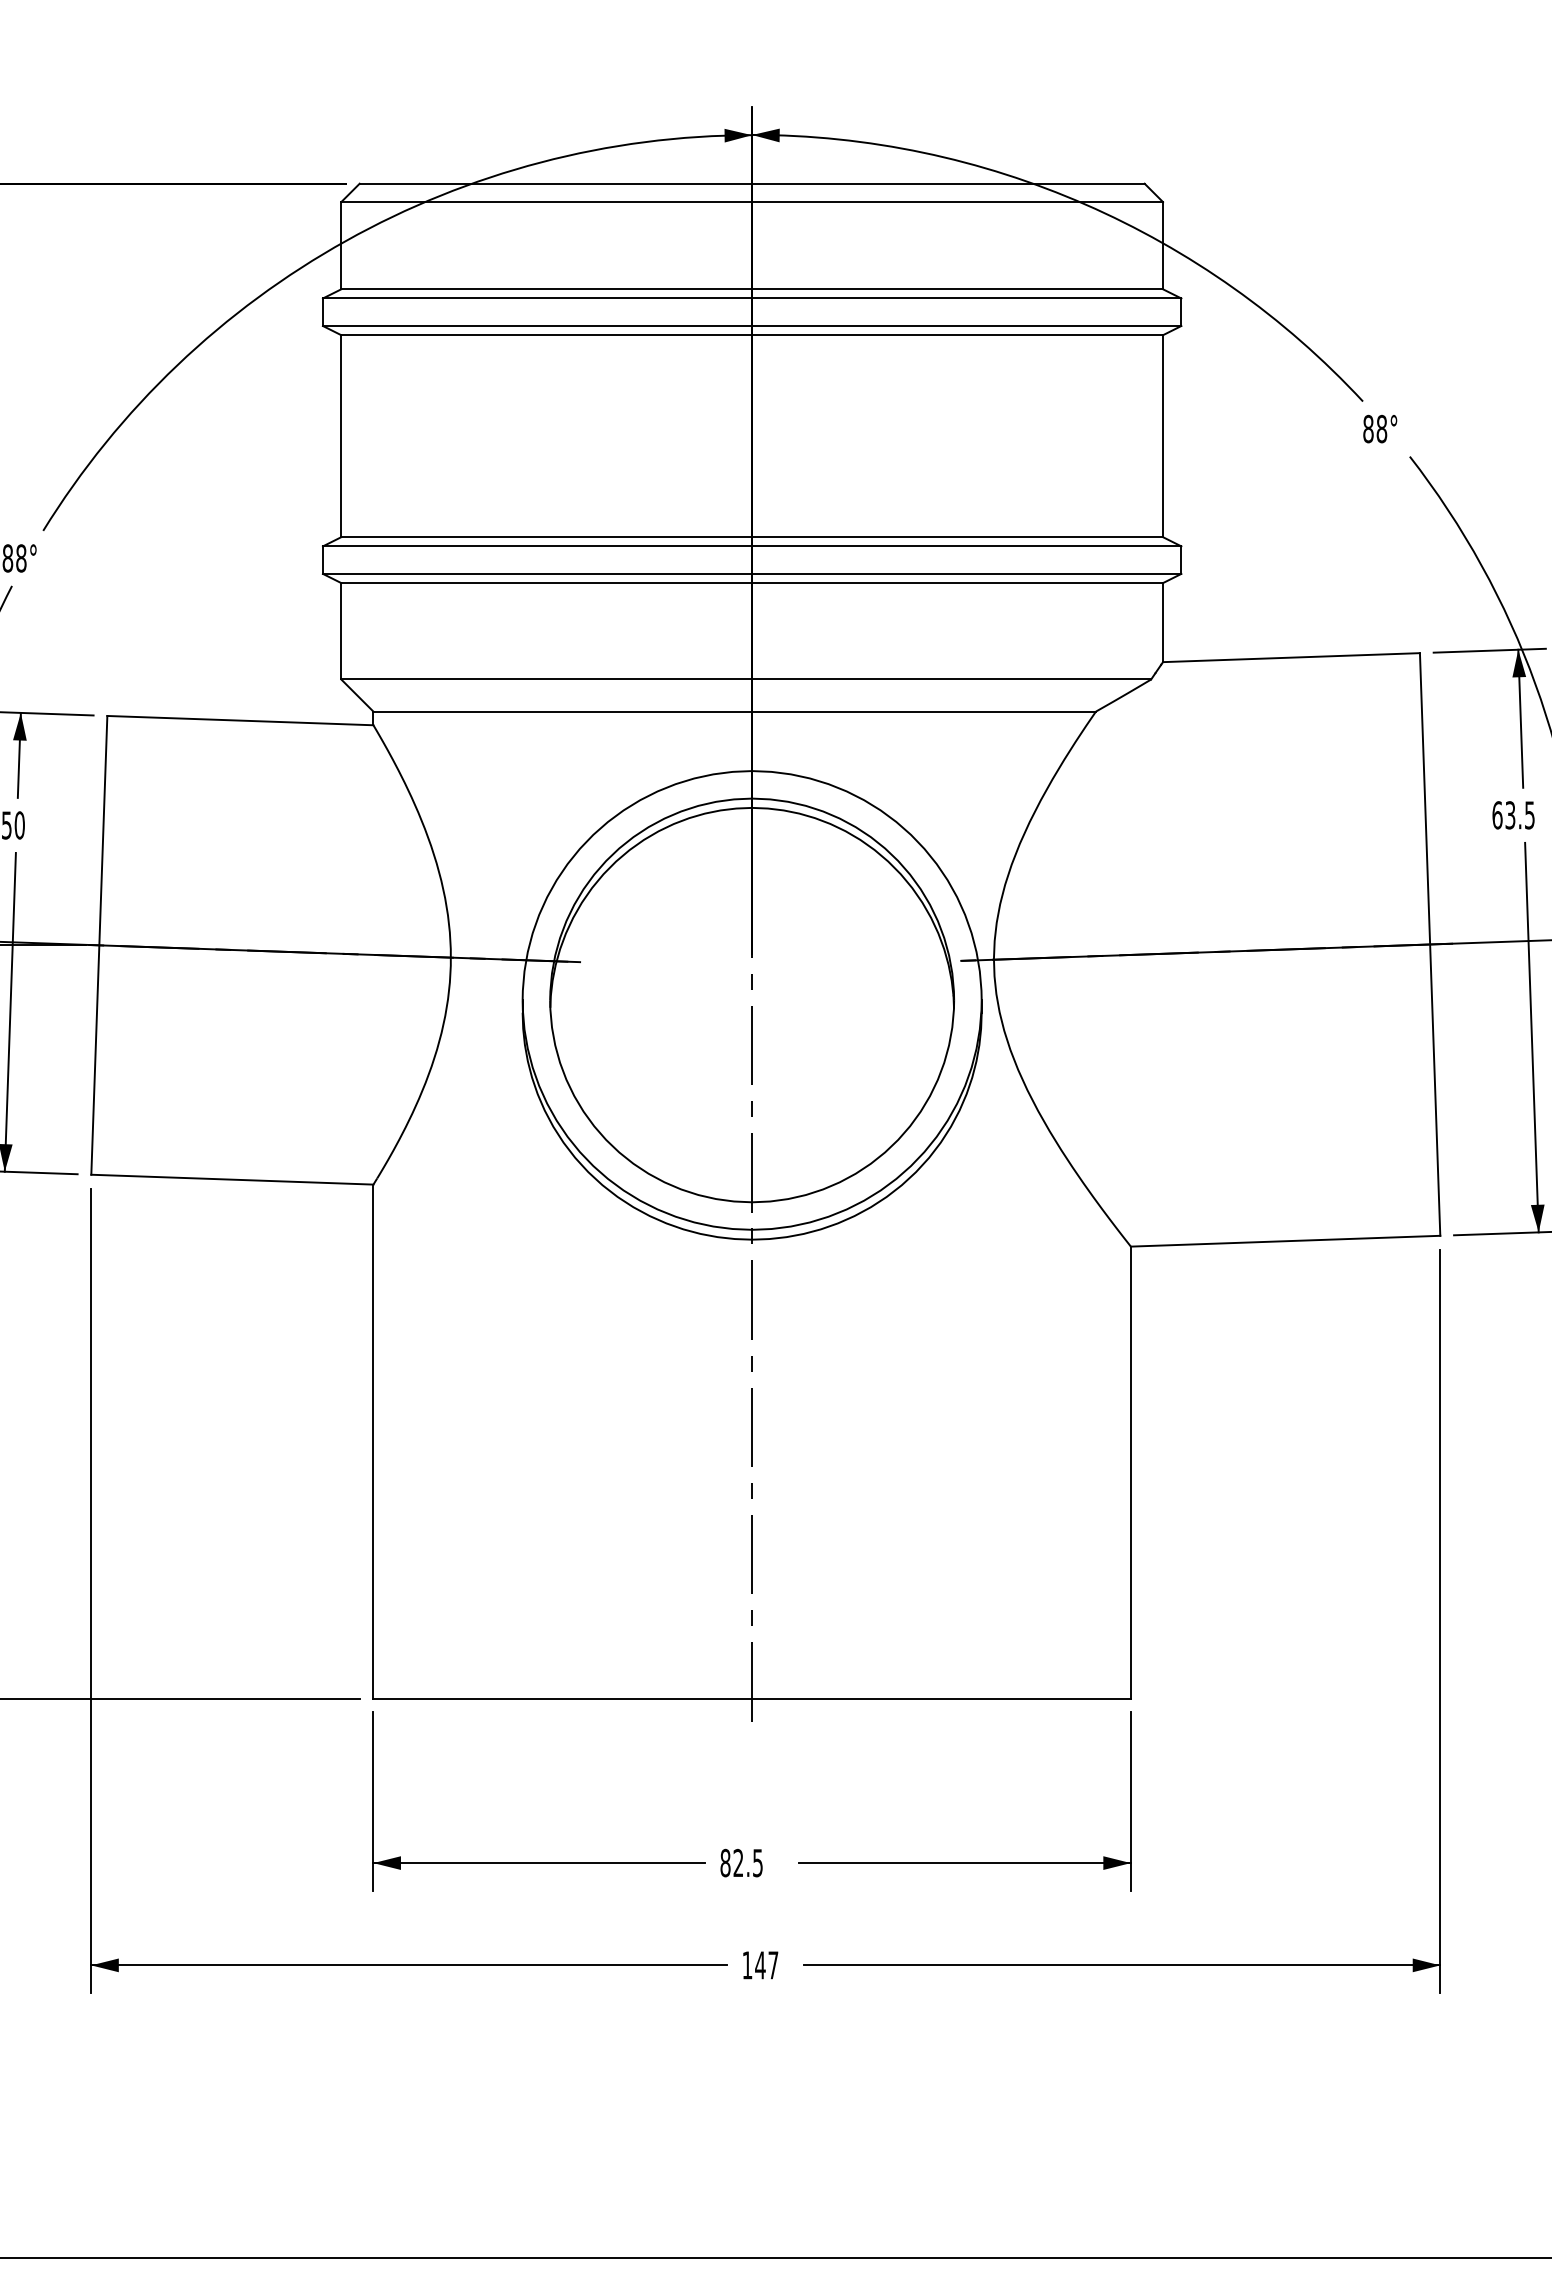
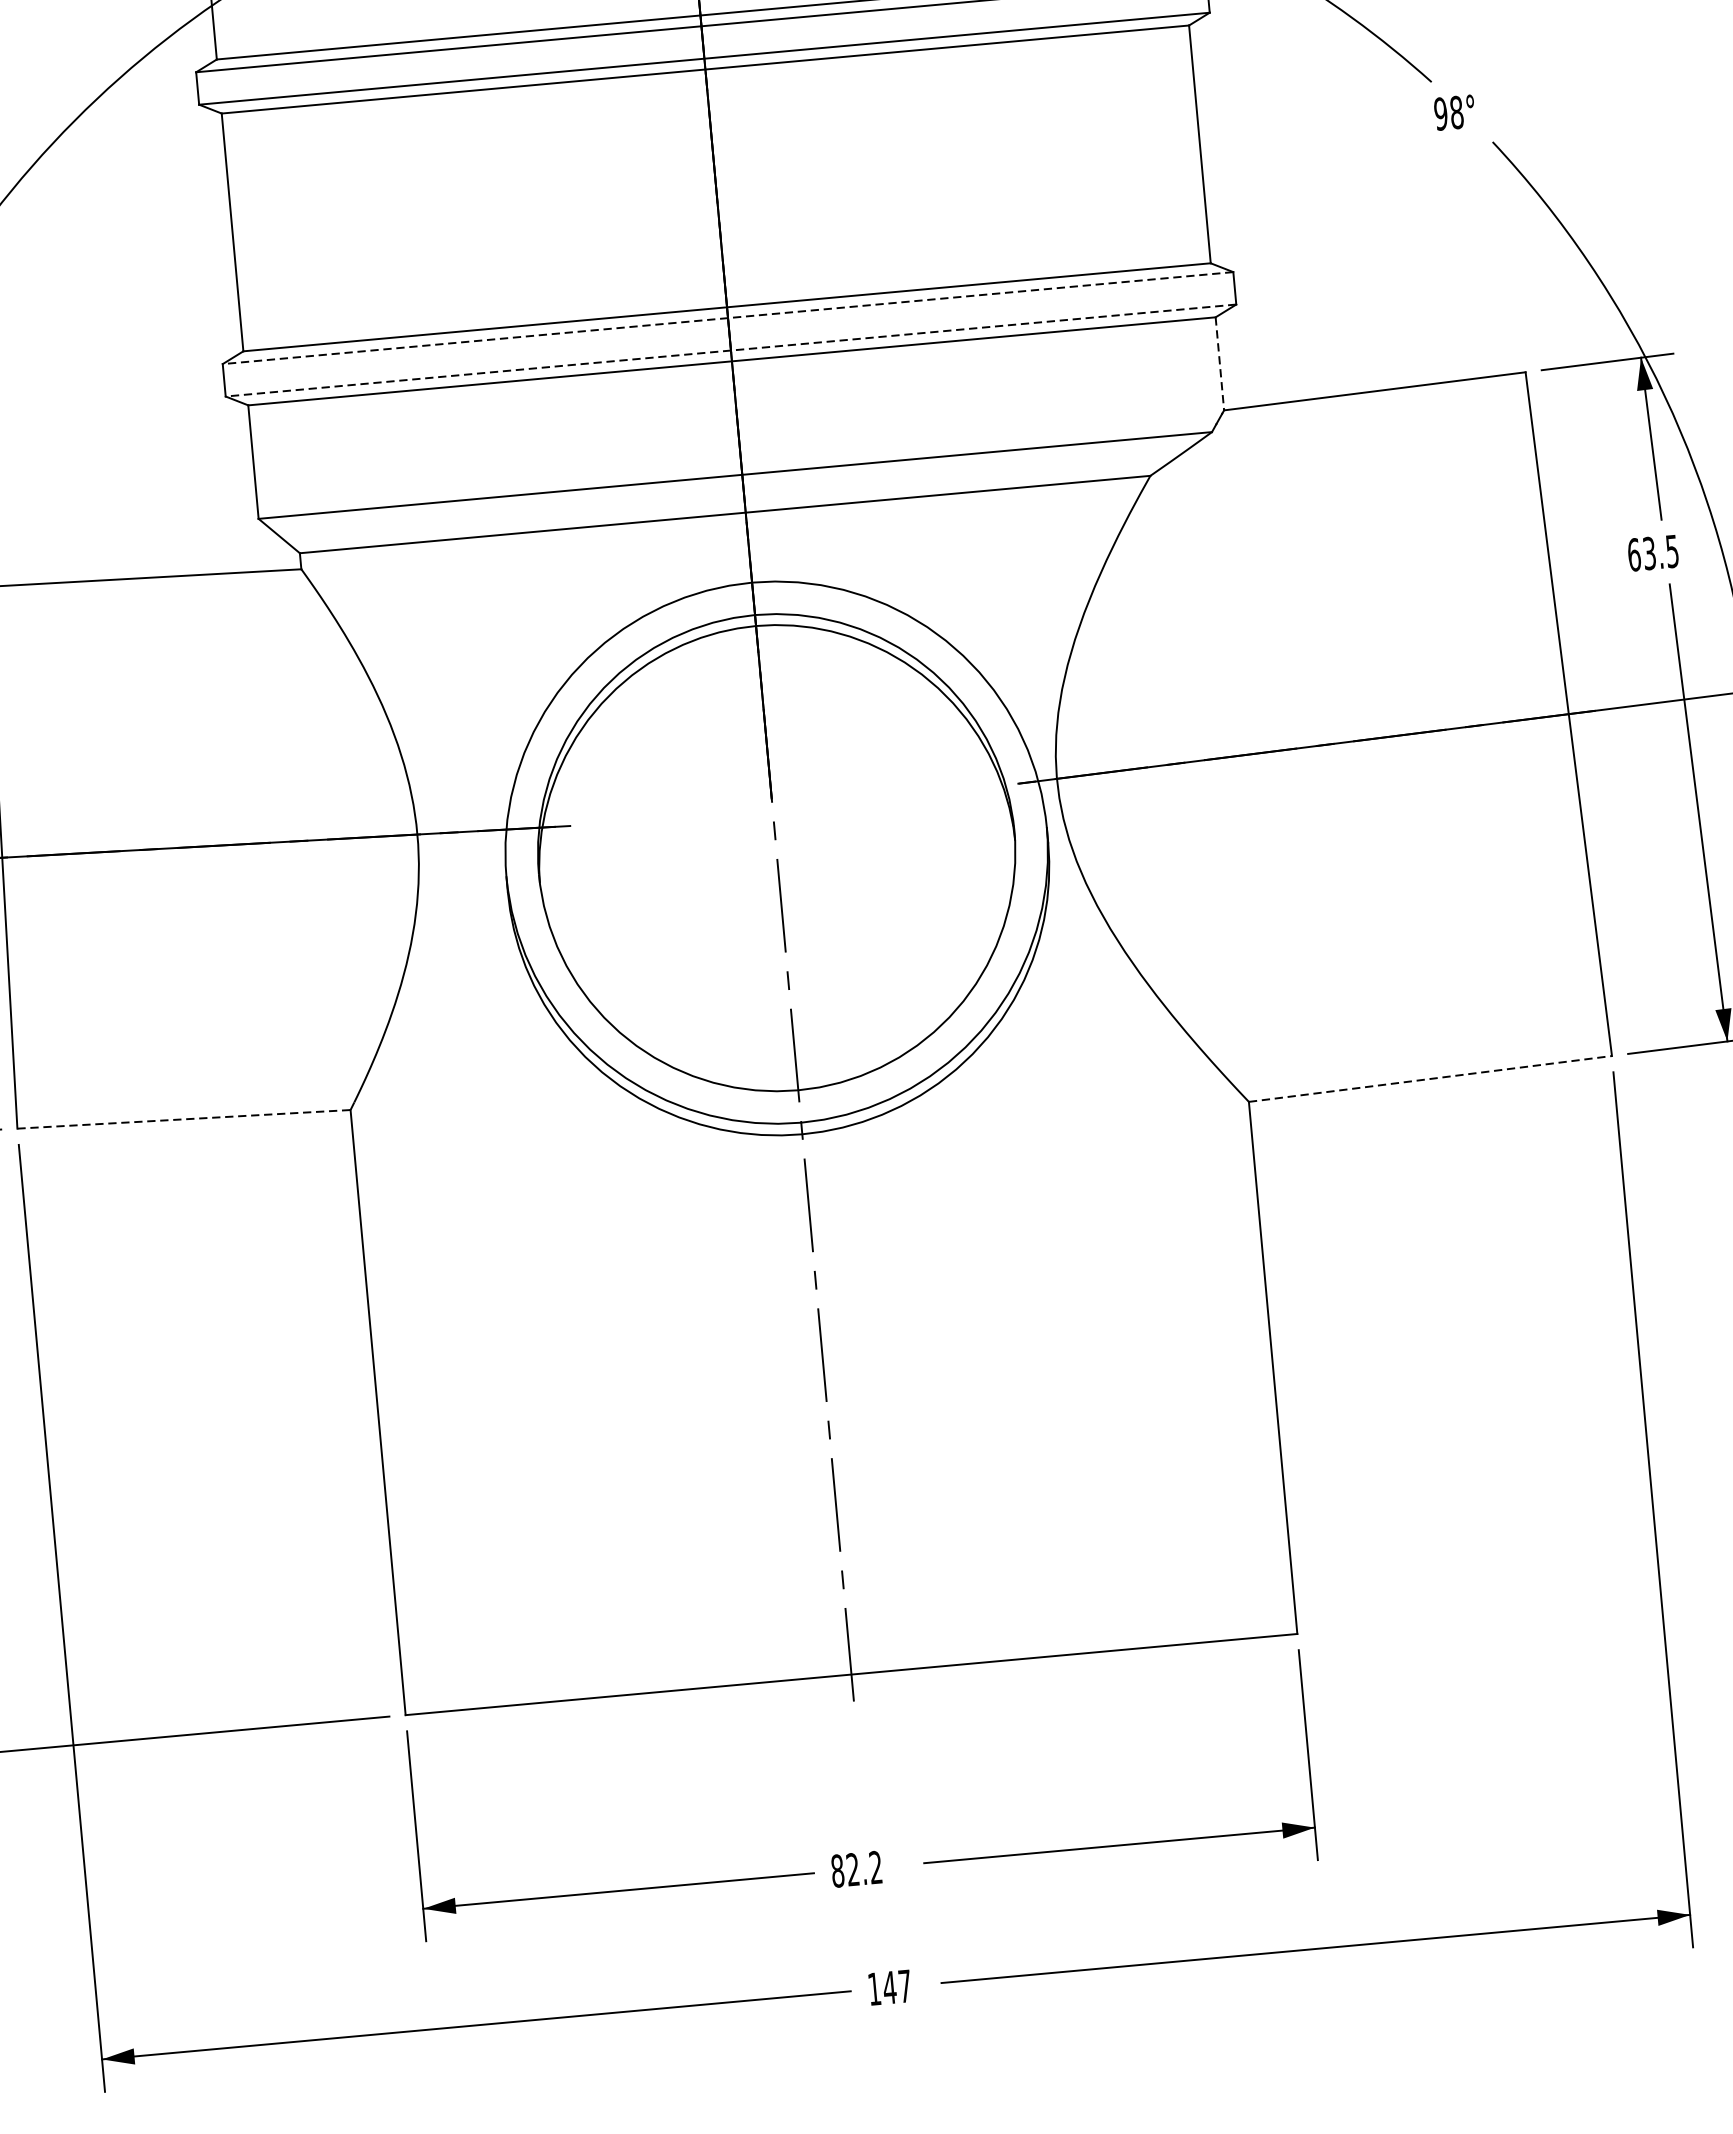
text: (1368, 429) -> (1441, 114), 88° -> 98°
line: (751, 546) -> (727, 318), solid -> dashed
line: (751, 573) -> (730, 350), solid -> dashed
line: (1163, 622) -> (1220, 363), solid -> dashed
line: (232, 1179) -> (184, 1119), solid -> dashed
line: (1285, 1241) -> (1430, 1079), solid -> dashed
text: (757, 1862) -> (875, 1866), 82.5 -> 82.2

